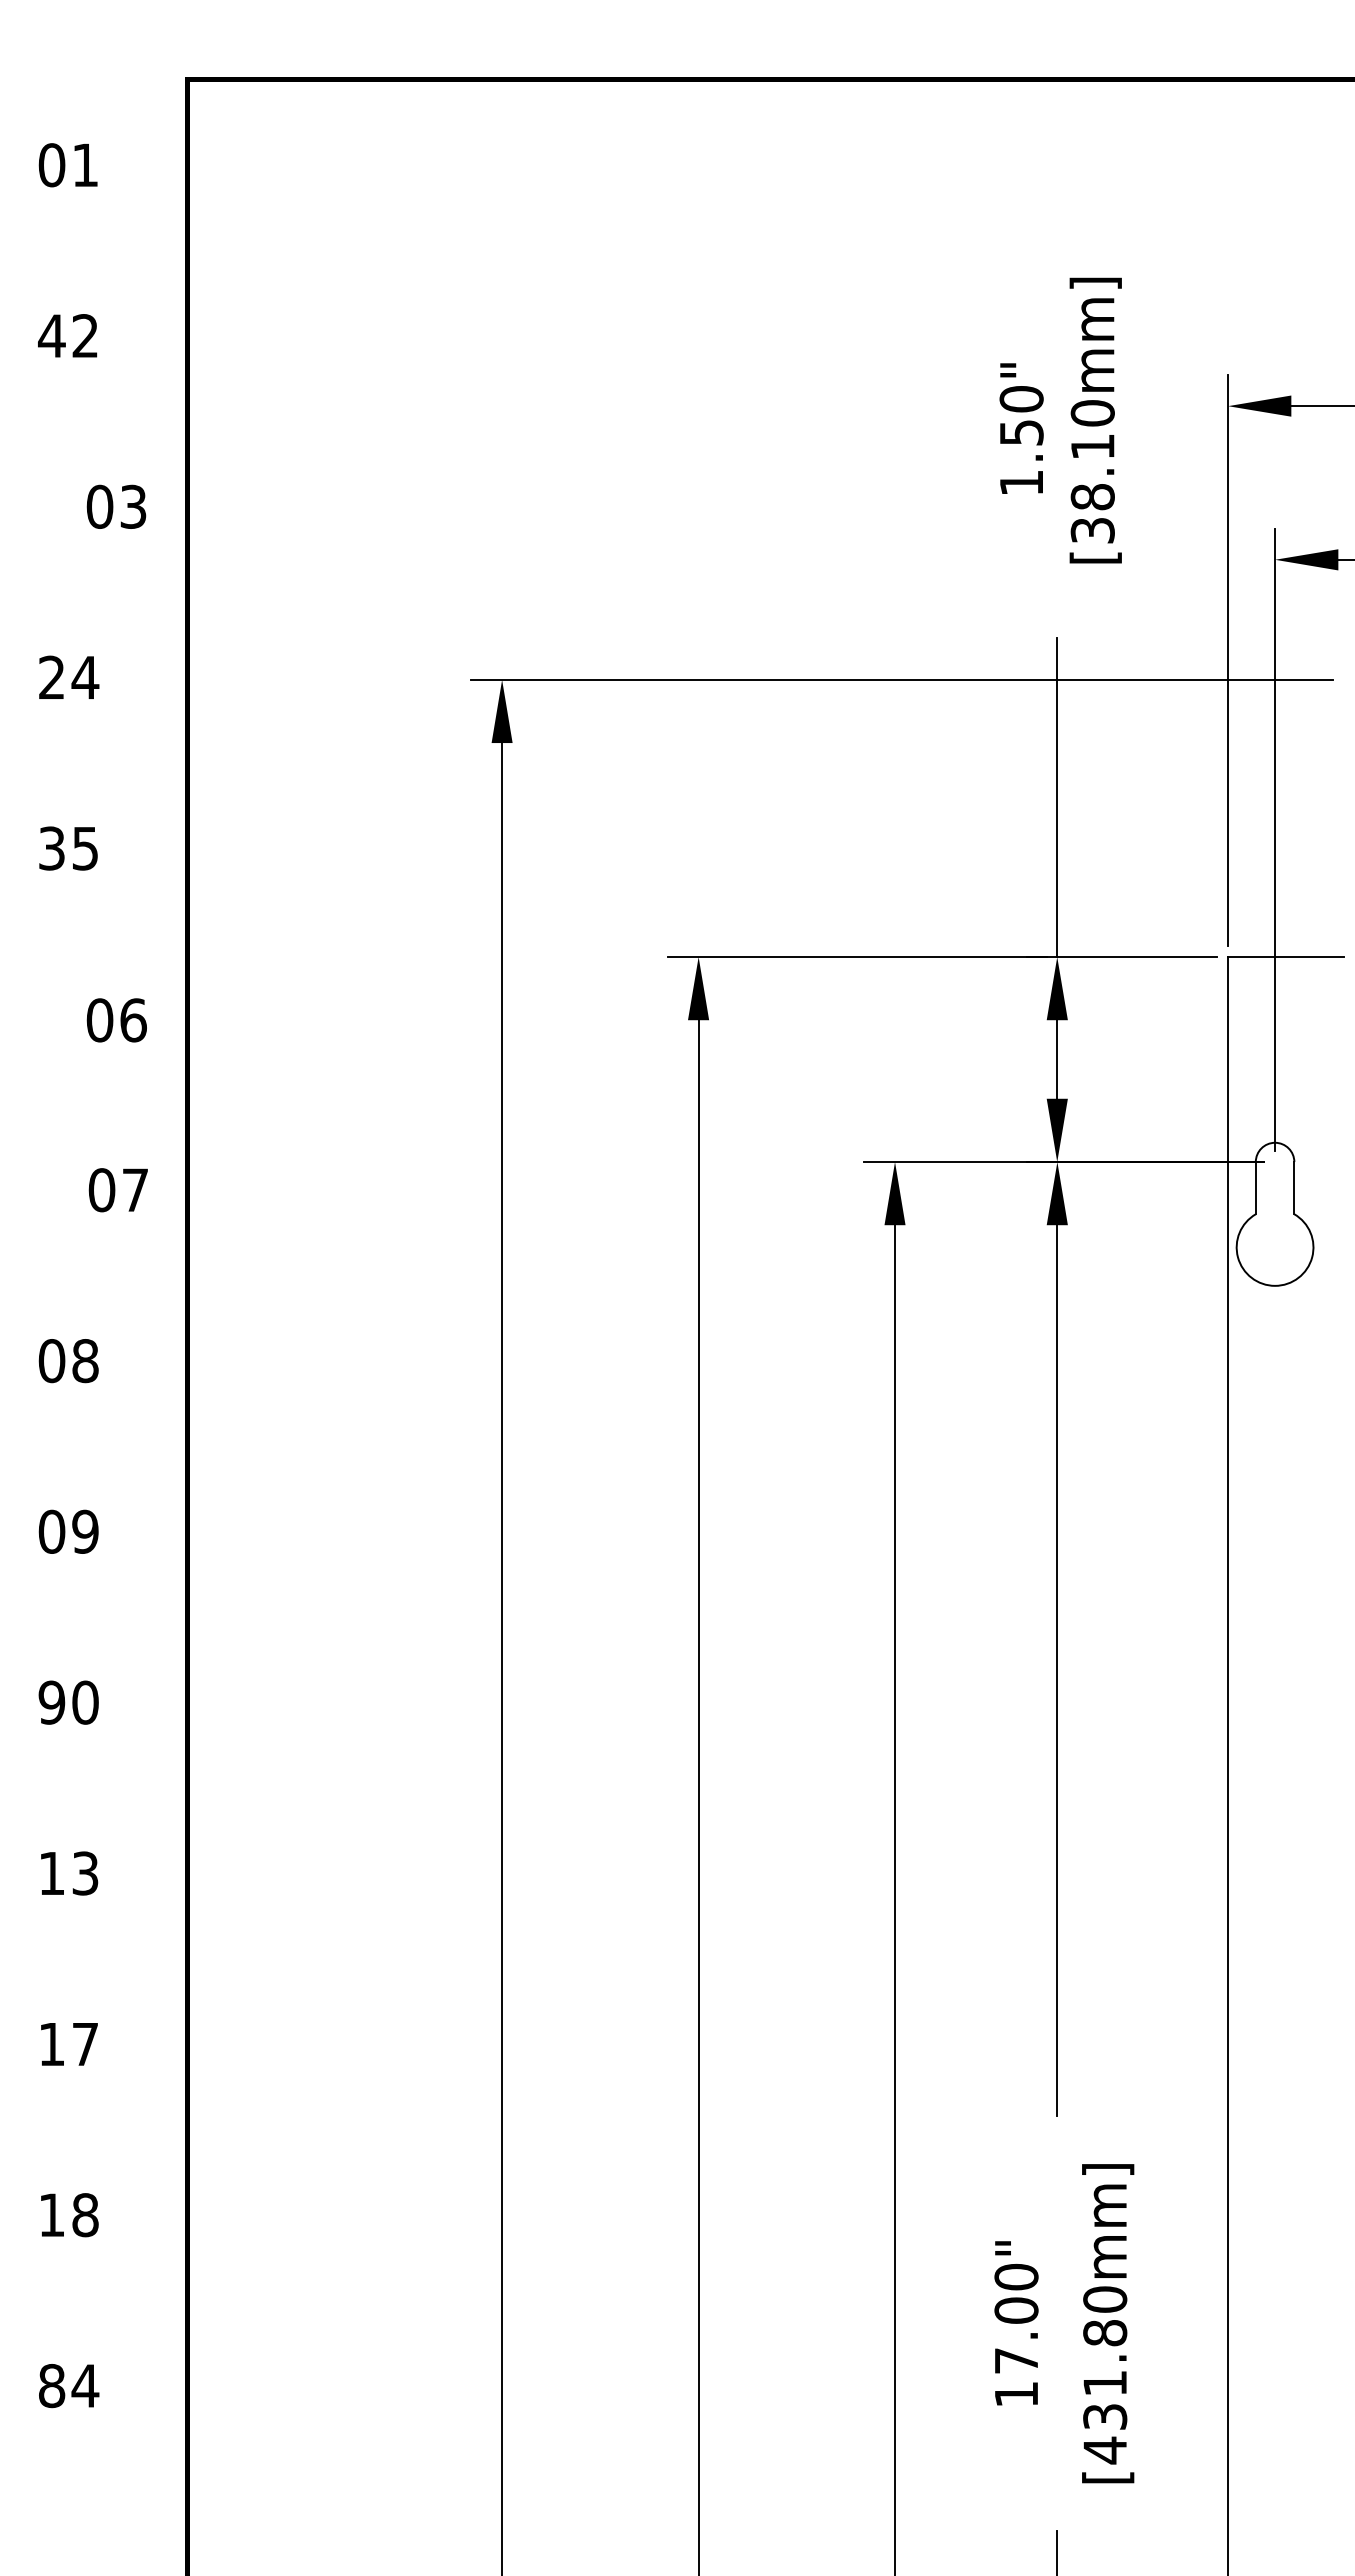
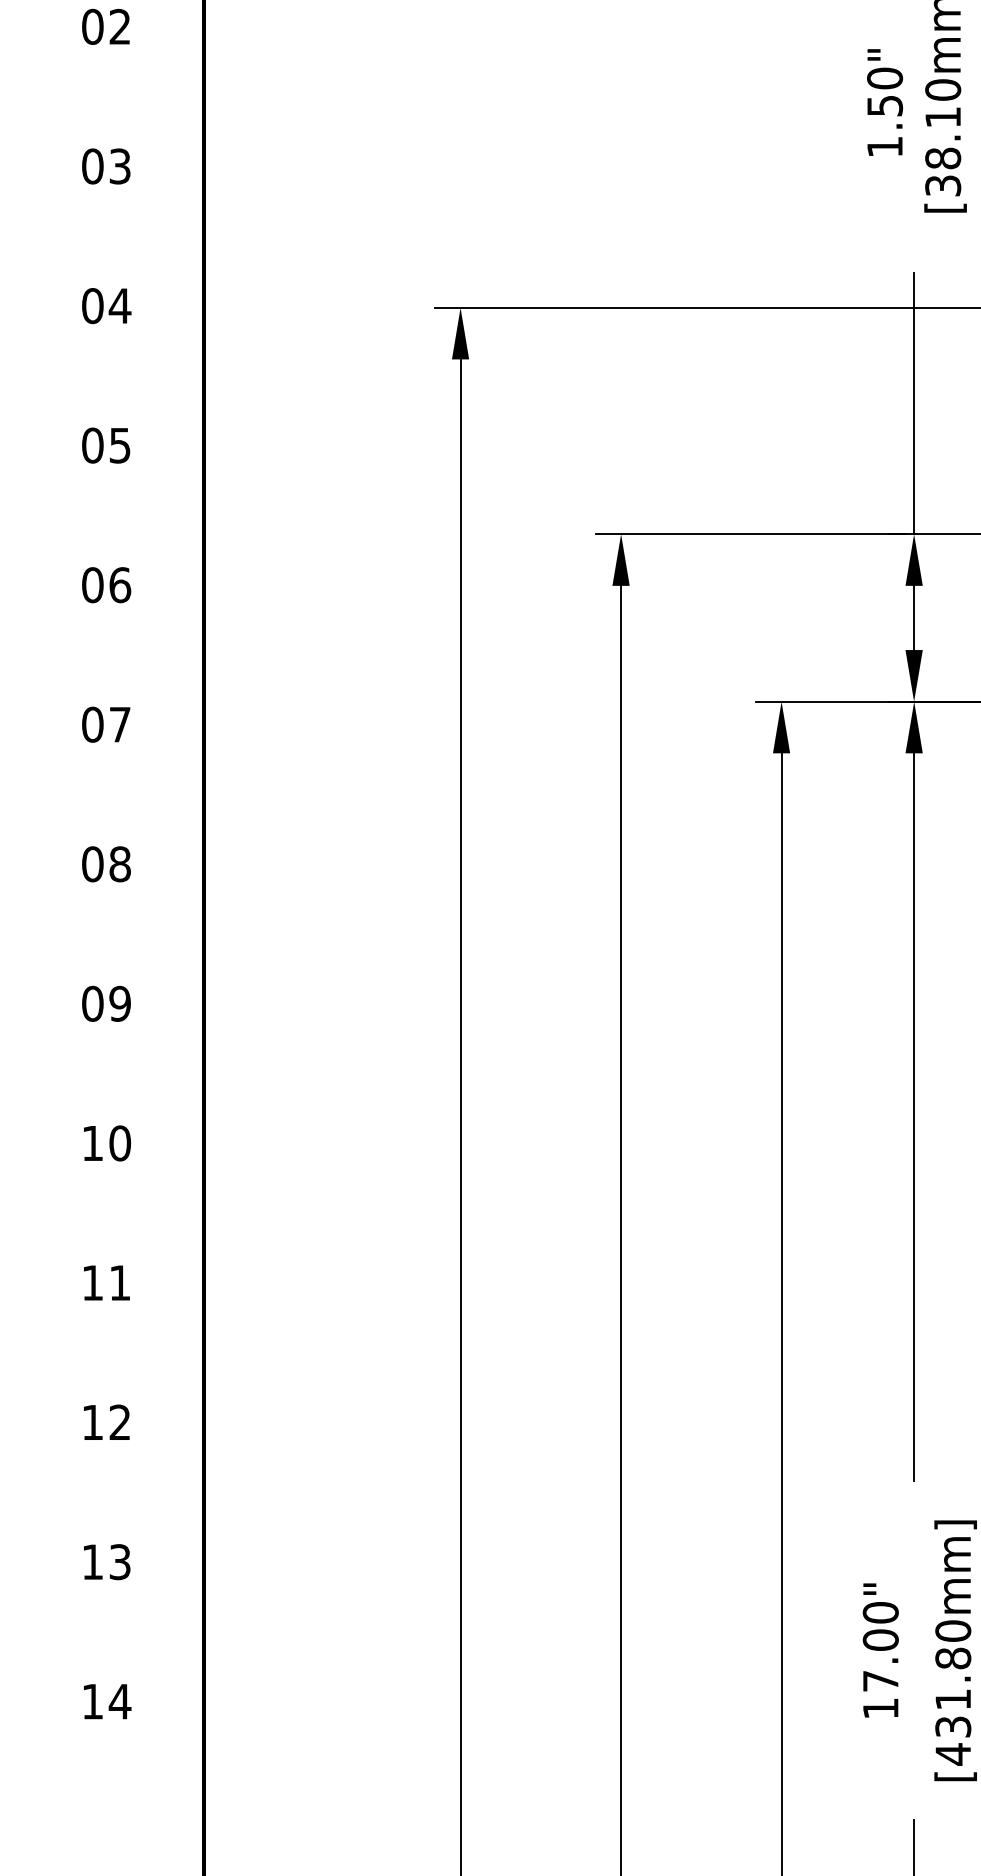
text: (51, 336) -> (92, 27), 42 -> 02
text: (116, 506) -> (106, 166), moved
text: (51, 677) -> (92, 305), 24 -> 04
text: (51, 848) -> (92, 445), 35 -> 05
text: (116, 1020) -> (106, 585), moved
text: (117, 1190) -> (105, 724), moved
text: (51, 1702) -> (92, 1143), 90 -> 10
text: (85, 1873) -> (120, 1283), 13 -> 11
text: (84, 2043) -> (119, 1421), 17 -> 12
text: (85, 2215) -> (120, 1562), 18 -> 13
text: (52, 2386) -> (93, 1702), 84 -> 14

